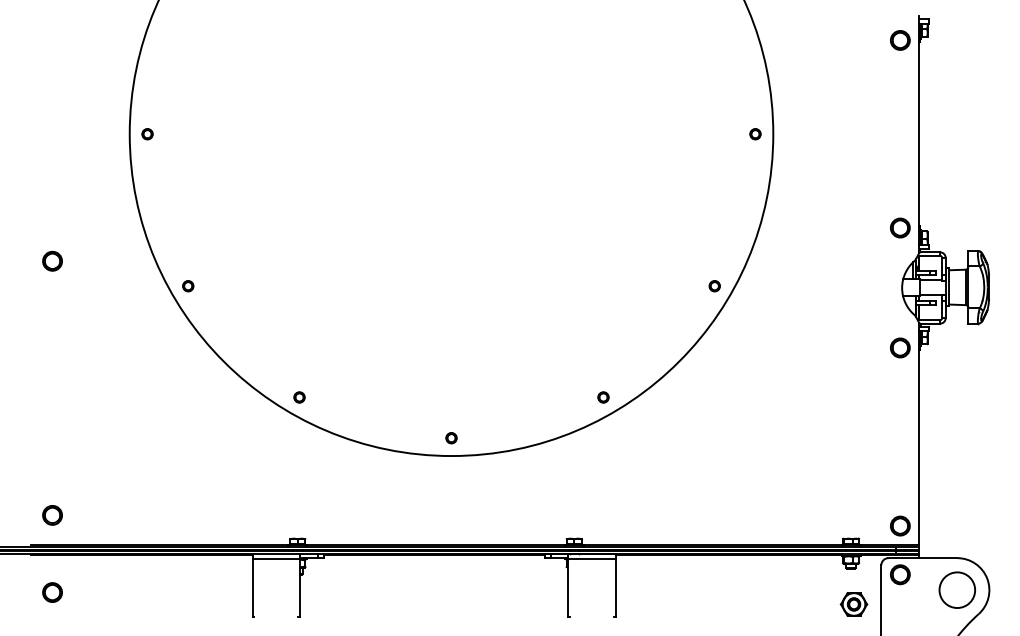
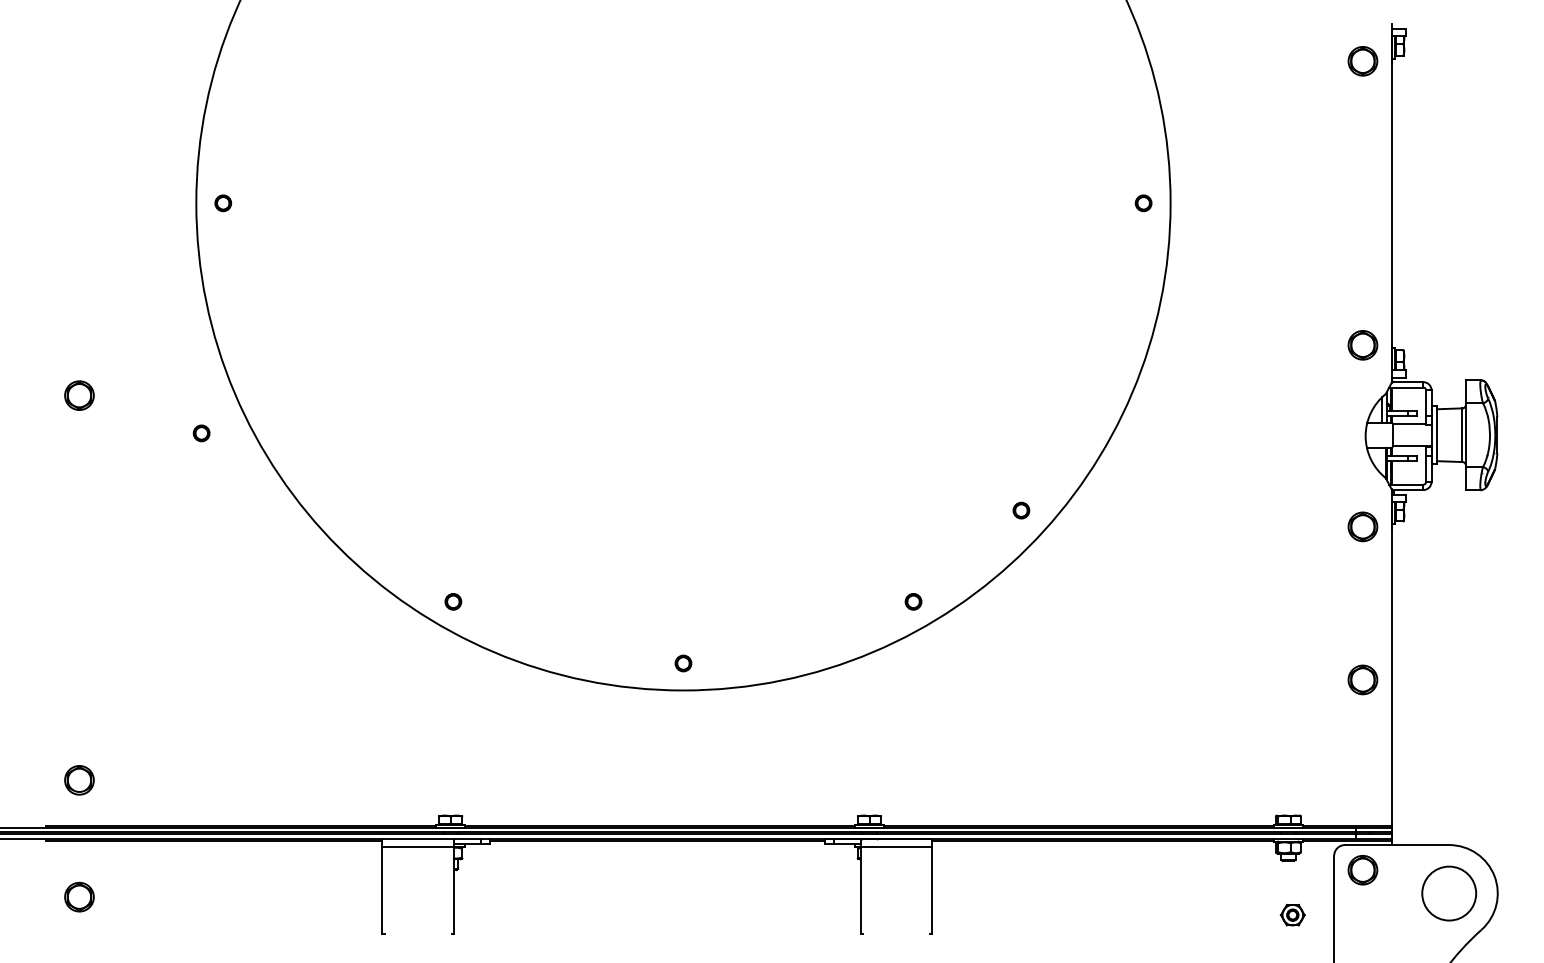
part: (188, 286) -> (202, 433), moved
part: (714, 286) -> (1021, 511), moved
part: (900, 525) -> (1363, 679), moved
part: (853, 604) -> (1292, 915), size x0.6

